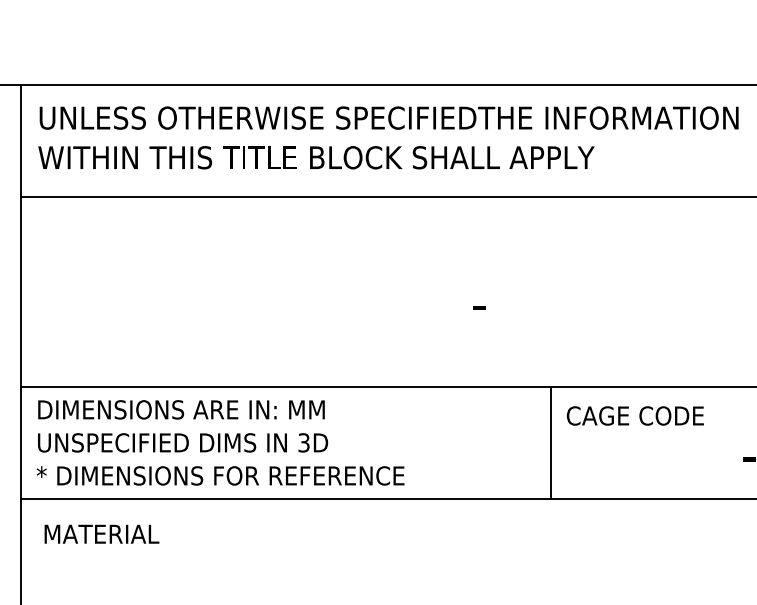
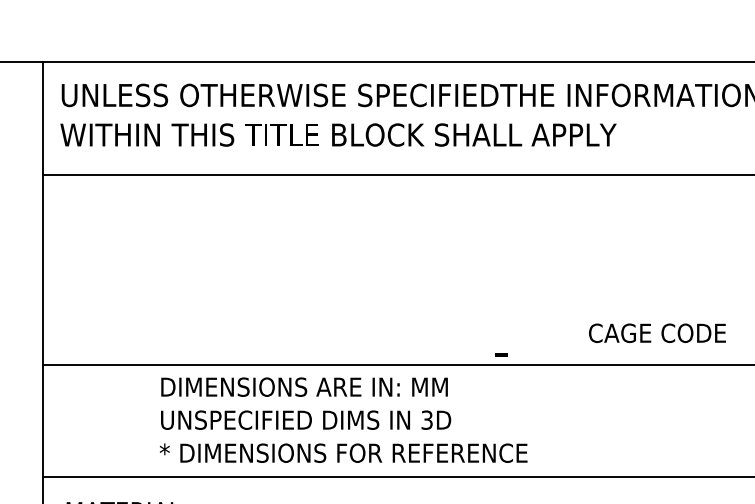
text: (479, 307) -> (501, 354), moved
text: (634, 415) -> (656, 332), moved
text: (220, 442) -> (343, 419), moved
line: (550, 443) -> (572, 420), removed

